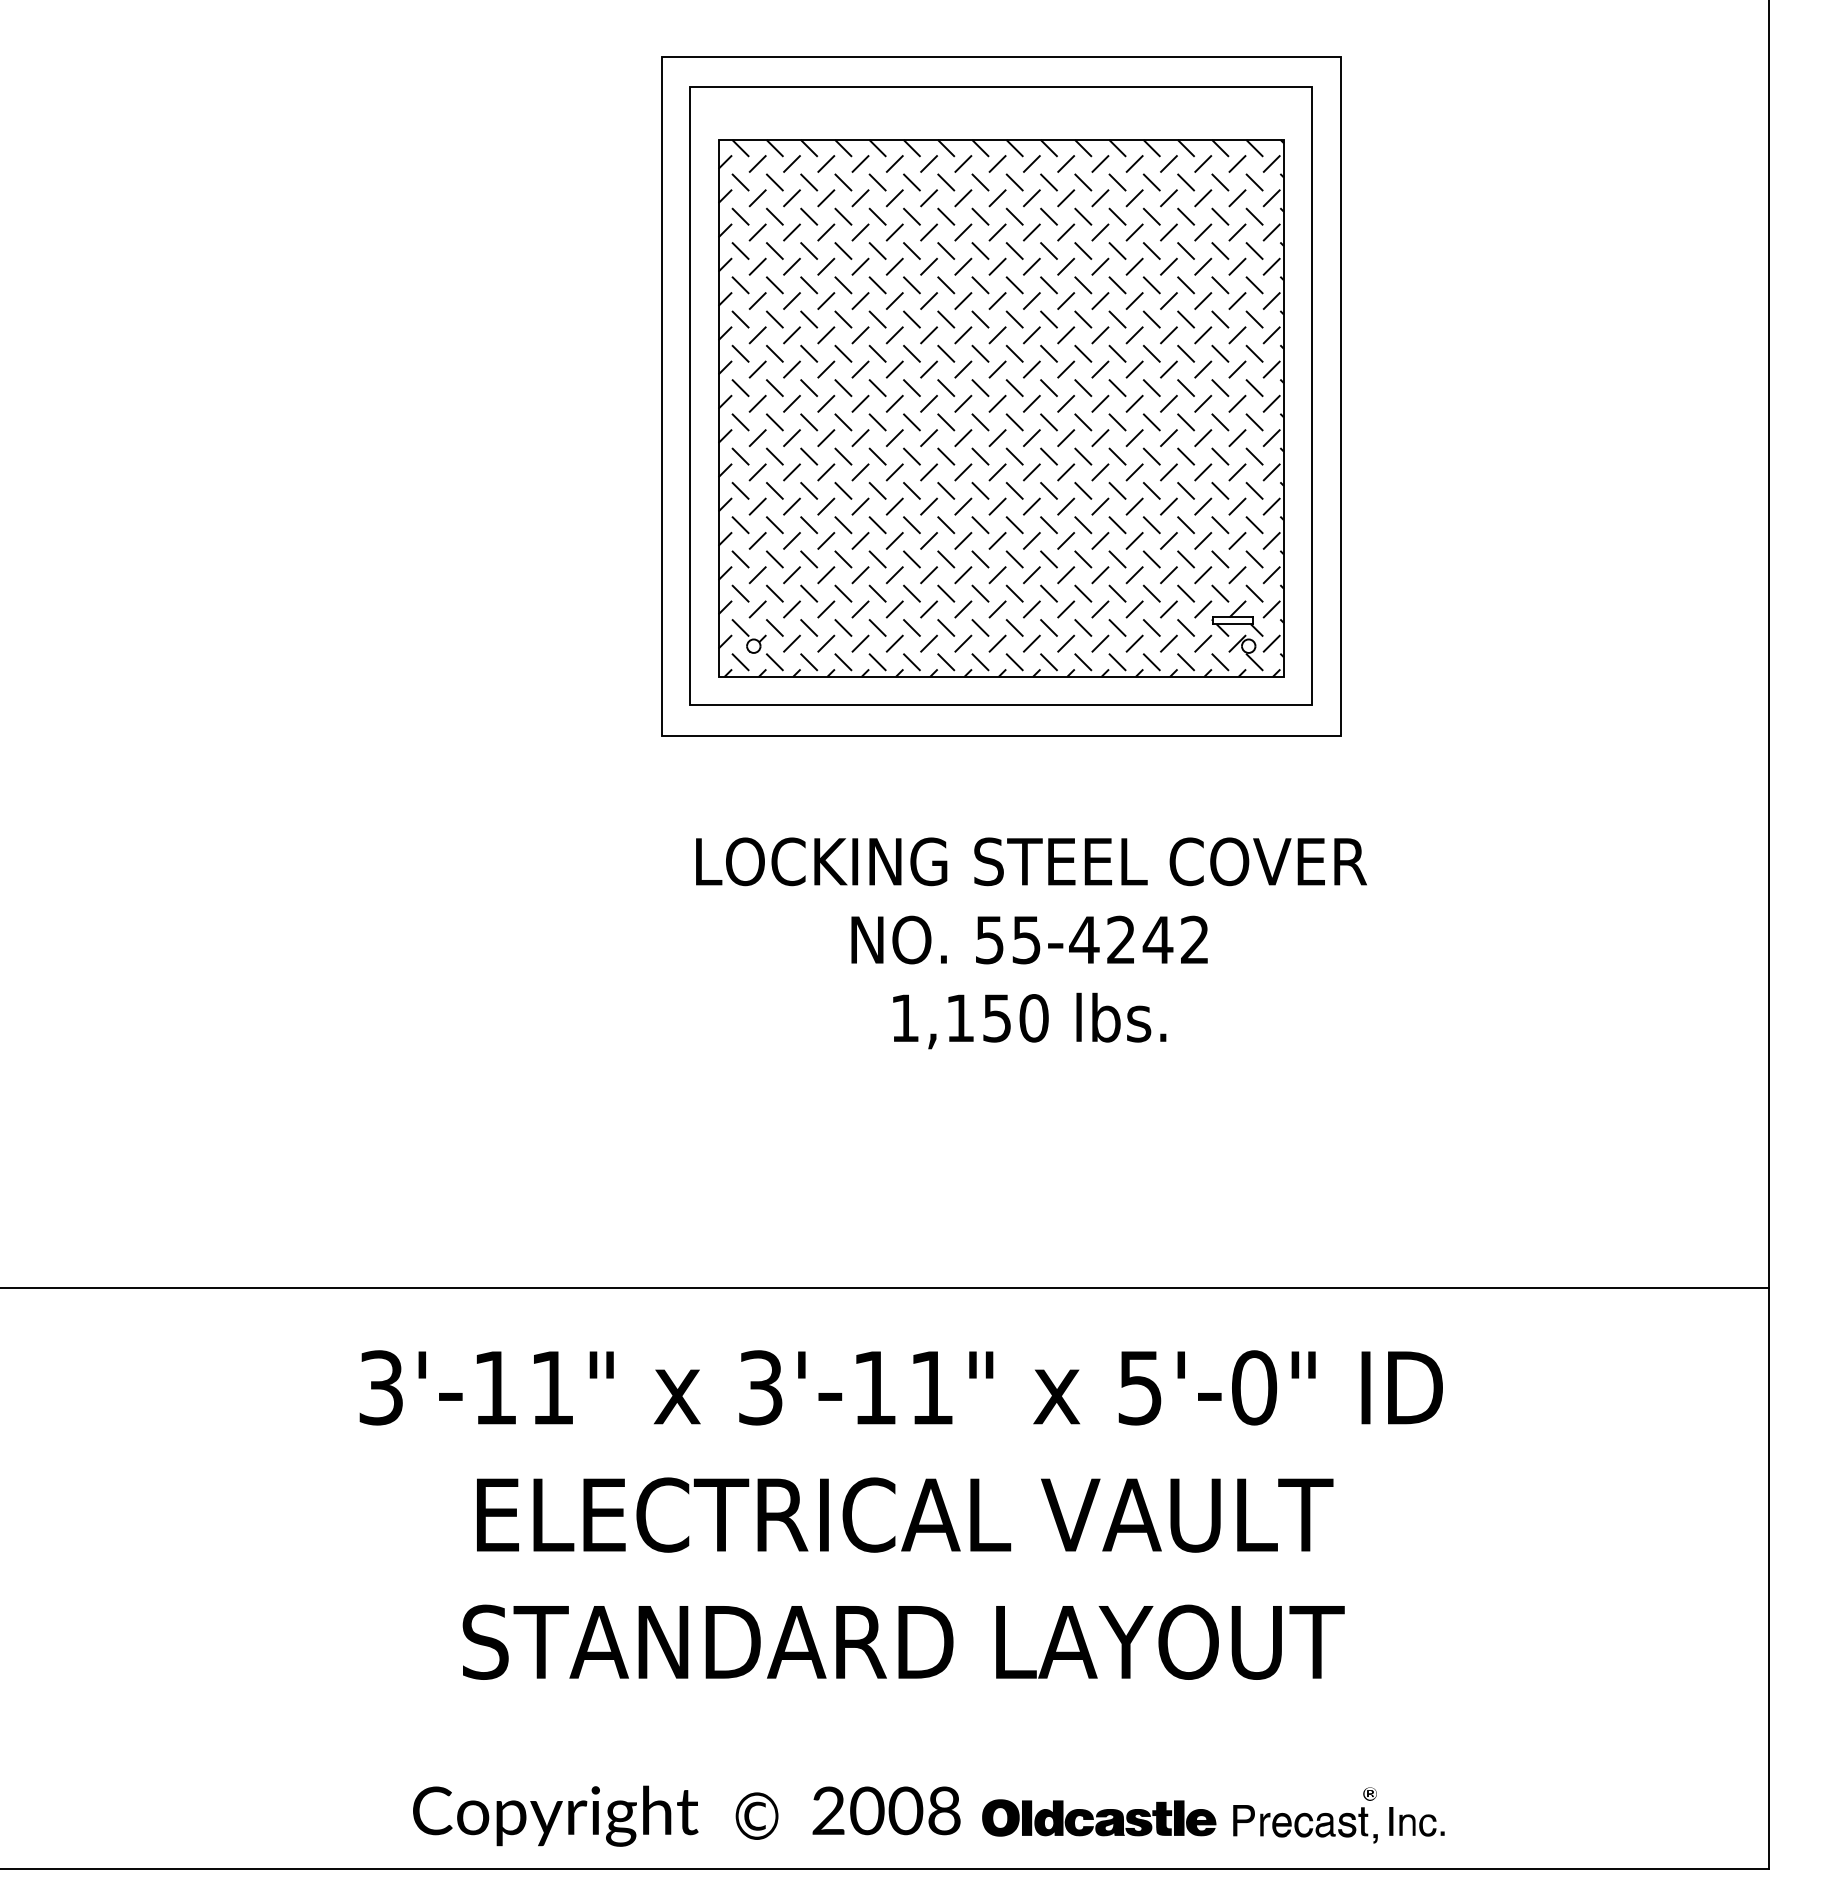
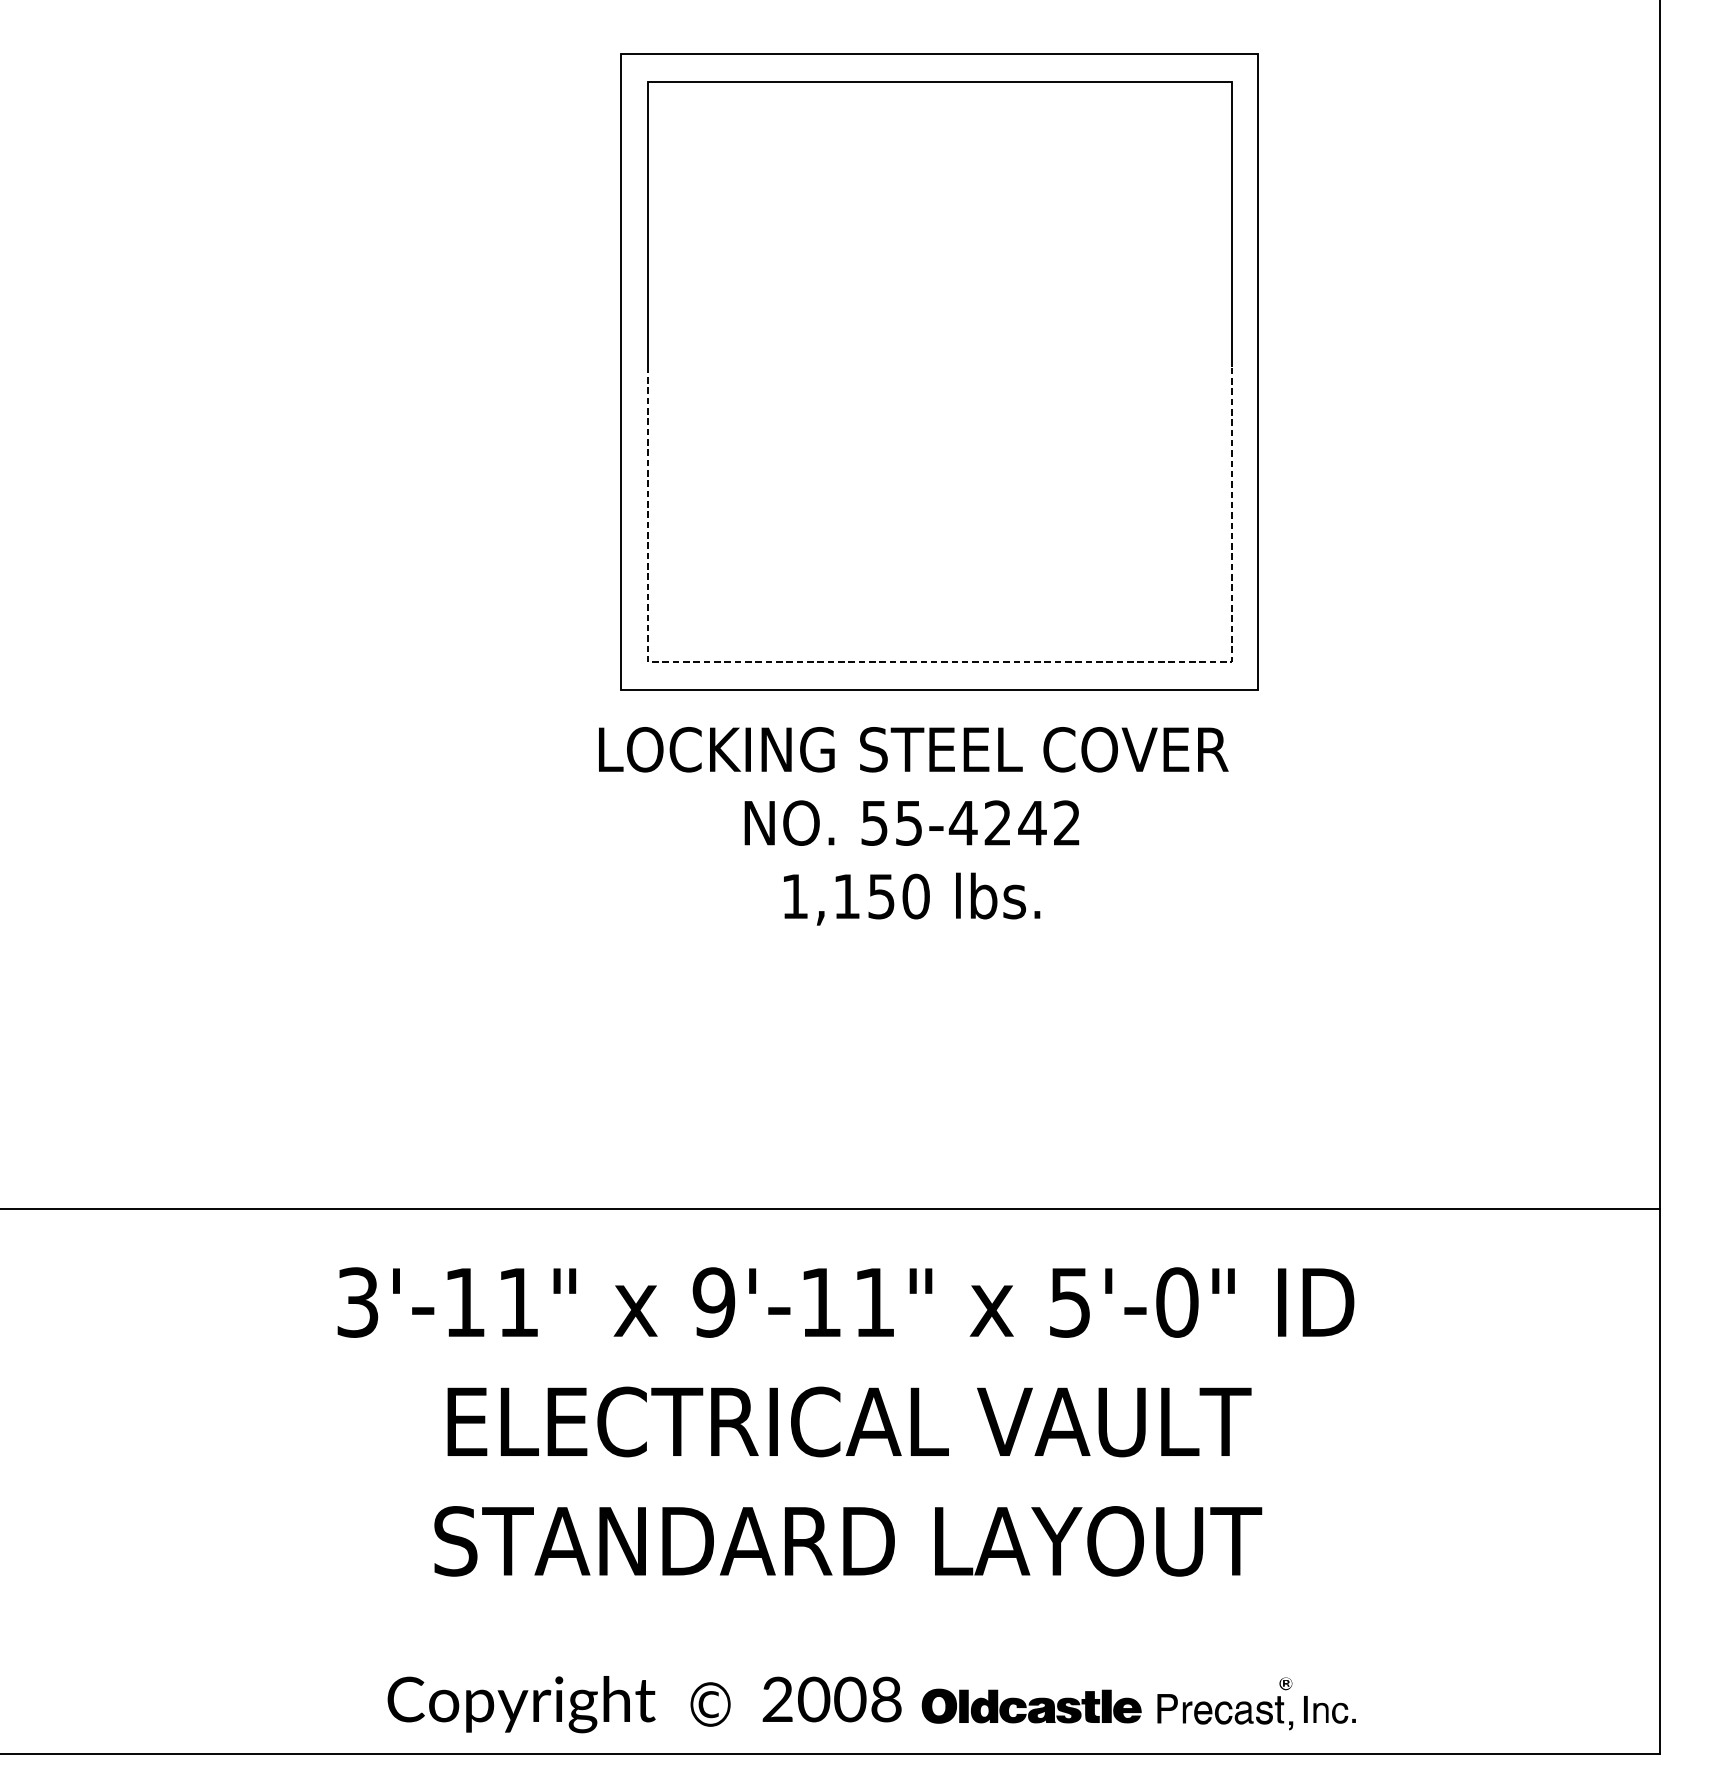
part: (1001, 408) -> (939, 383), removed
line: (1001, 705) -> (939, 662), solid -> dashed
text: (1031, 943) -> (913, 826), moved
text: (760, 1387) -> (713, 1302), 3'-11" -> 9'-11"

